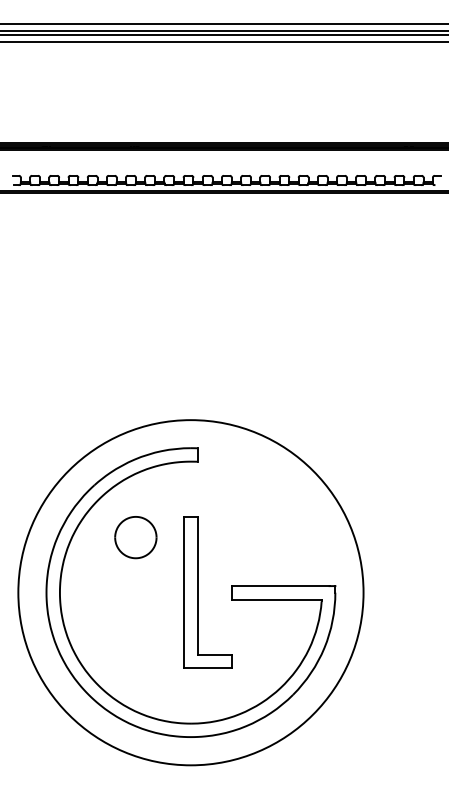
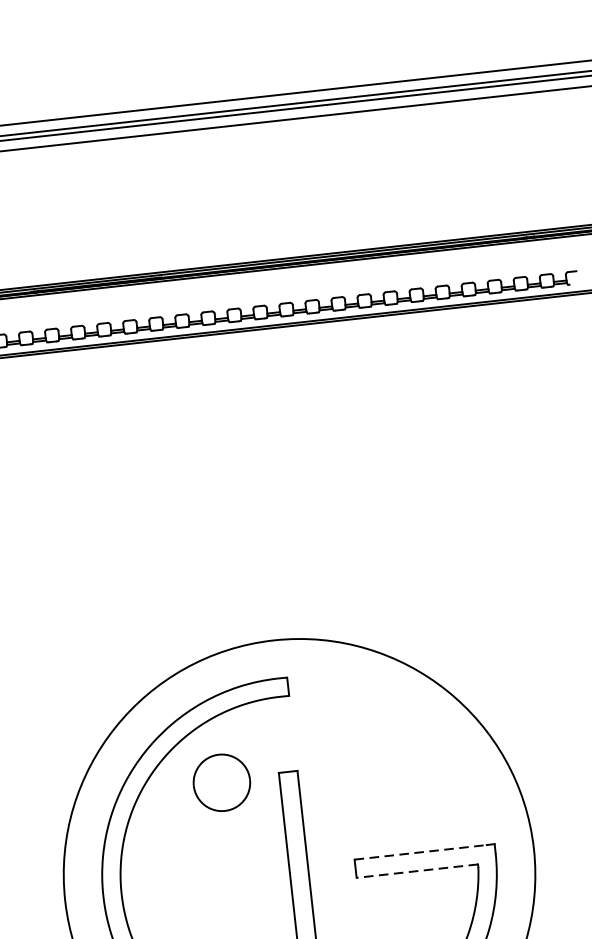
part: (135, 537) -> (221, 782), moved
line: (280, 586) -> (420, 852), solid -> dashed
line: (276, 599) -> (416, 871), solid -> dashed

